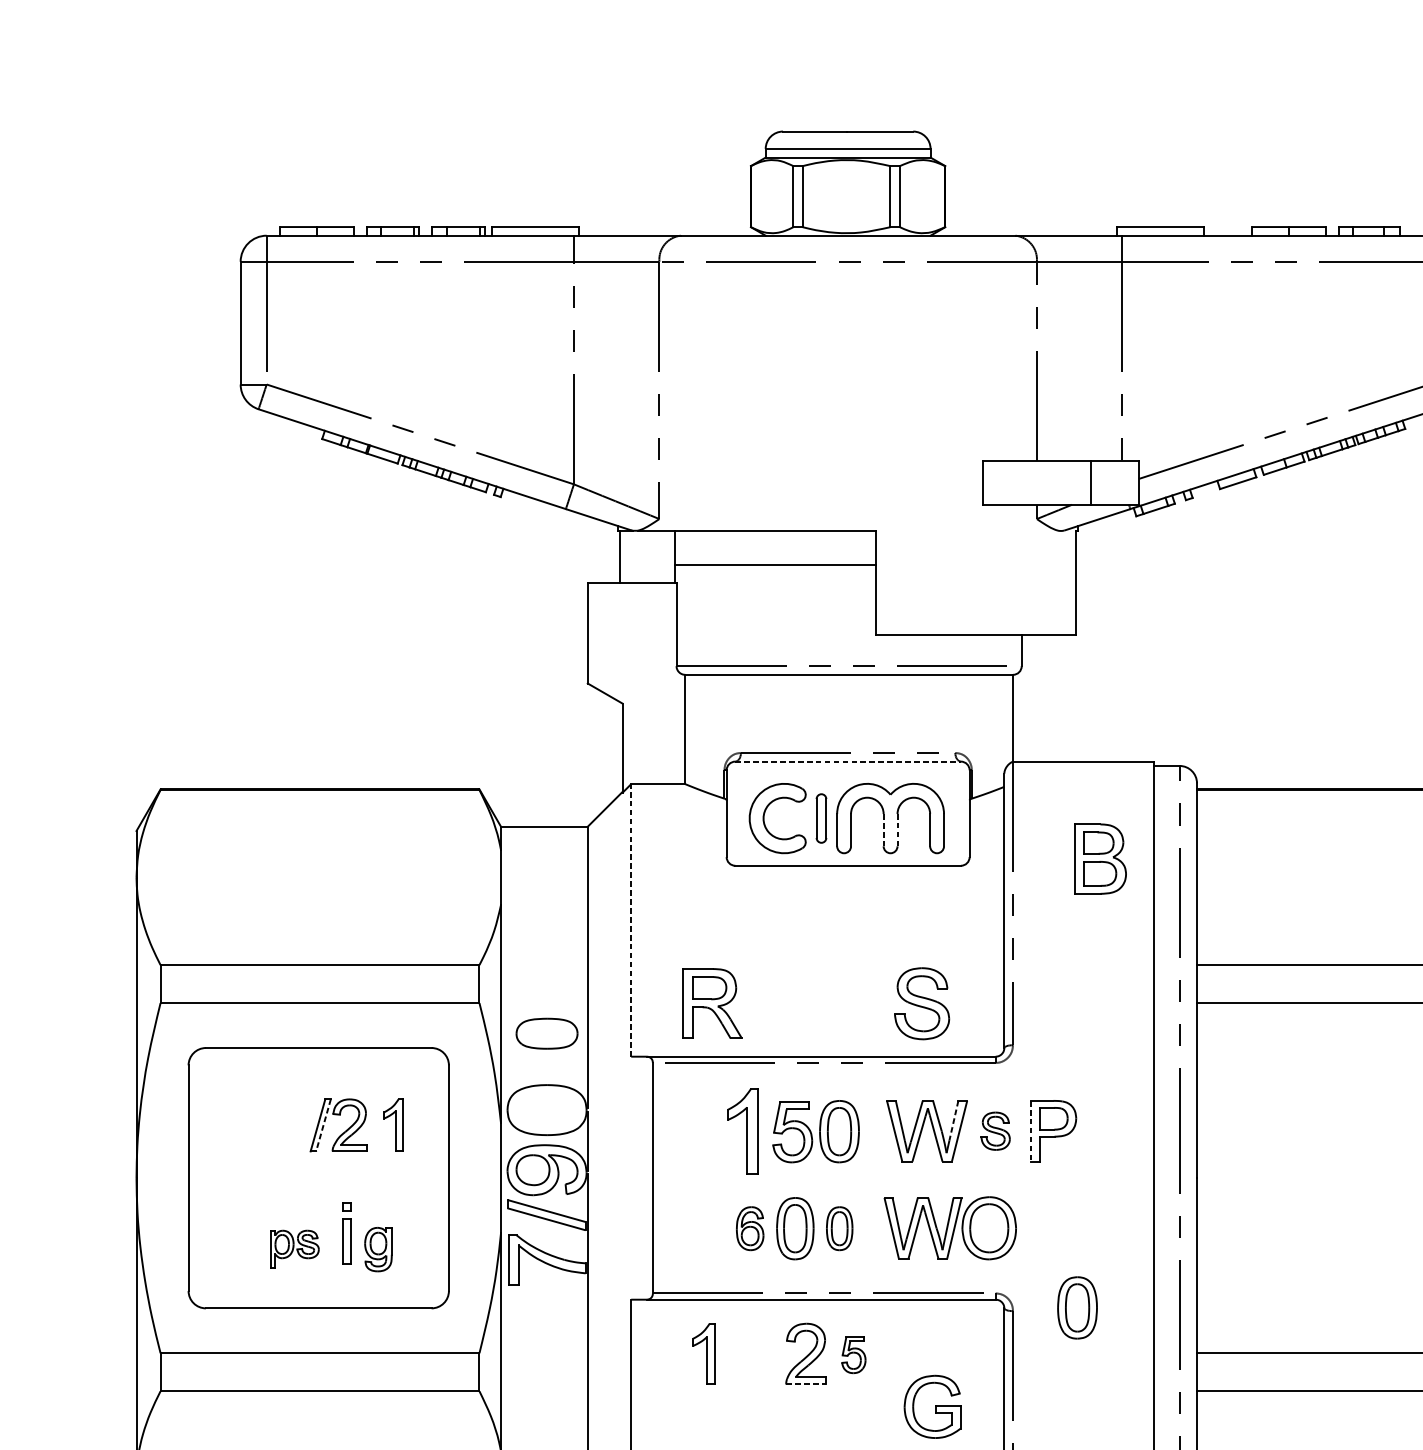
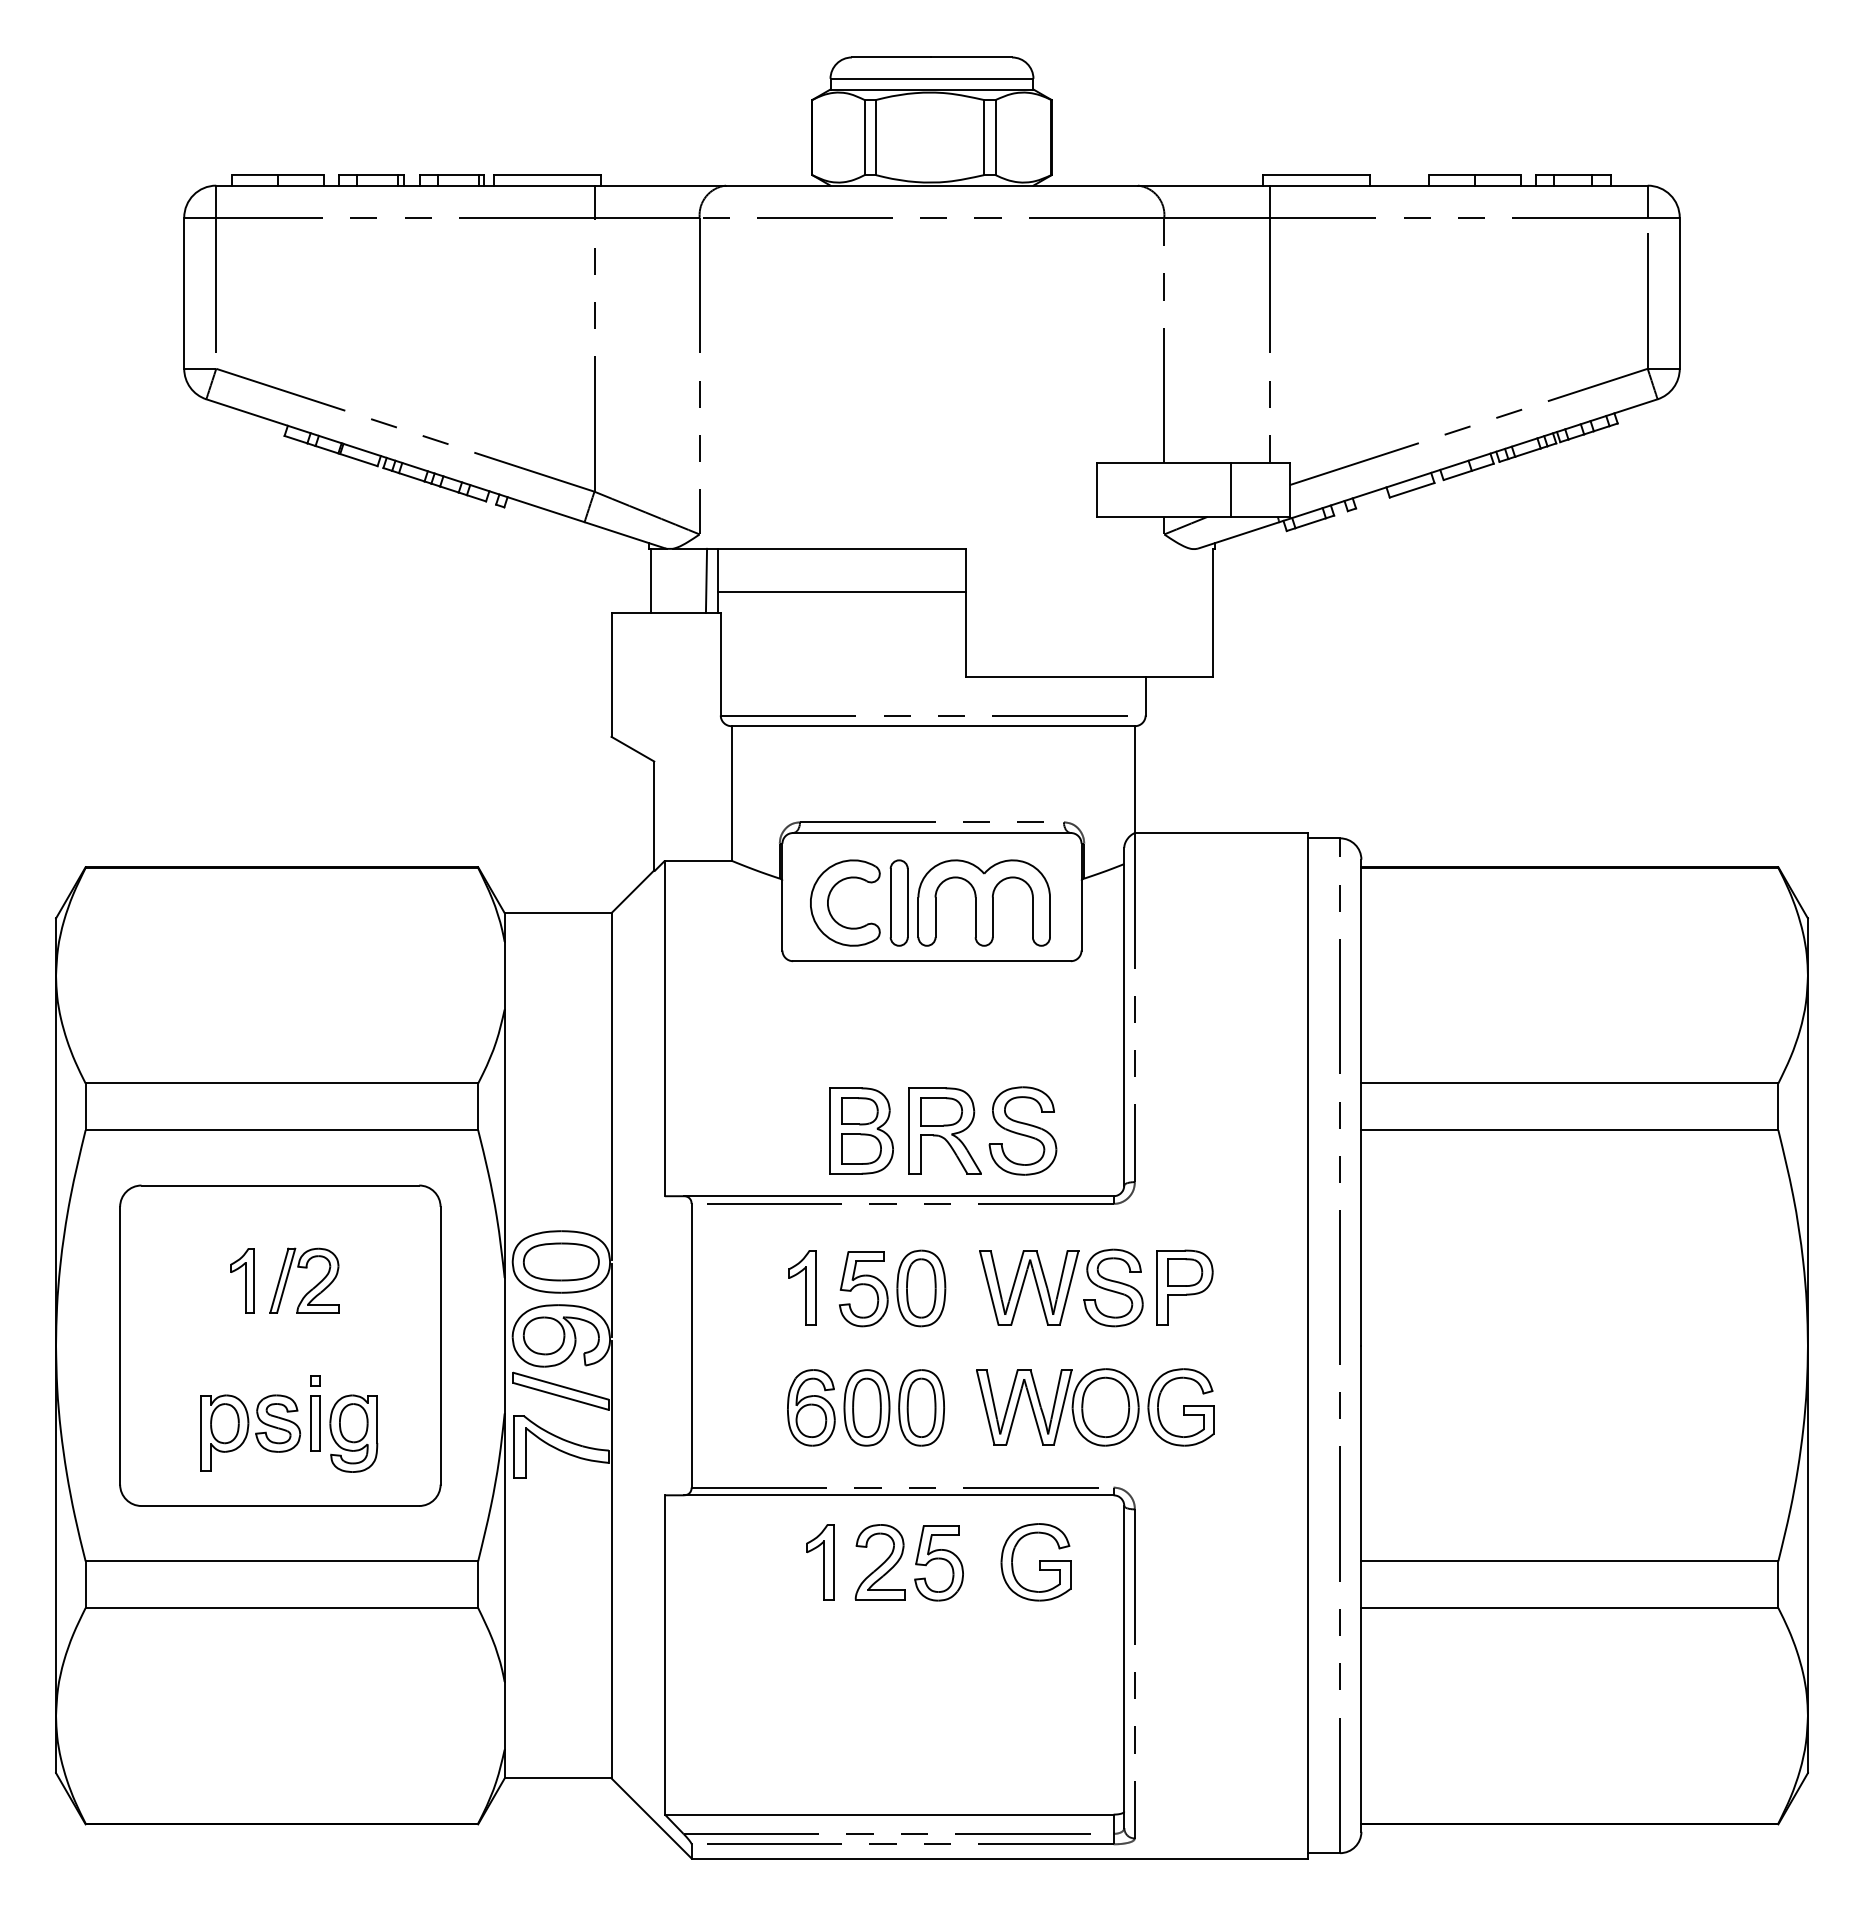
line: (664, 556) -> (706, 580), added
line: (847, 762) -> (931, 833), dashed -> solid
part: (820, 818) -> (898, 902), size x1.43
line: (883, 830) -> (975, 917), dashed -> solid
line: (897, 830) -> (992, 917), dashed -> solid
part: (1100, 858) -> (861, 1130), moved
line: (630, 920) -> (664, 1028), dashed -> solid
part: (712, 1003) -> (944, 1130), moved
part: (547, 1033) -> (561, 1261), moved
line: (954, 1121) -> (1062, 1275), dashed -> solid
line: (323, 1125) -> (286, 1281), dashed -> solid
part: (393, 1125) -> (242, 1280), moved
part: (742, 1130) -> (802, 1287), size x0.71
part: (995, 1130) -> (1113, 1287), size x1.67
line: (1031, 1131) -> (1157, 1288), dashed -> solid
part: (750, 1228) -> (811, 1407), size x1.43
part: (839, 1228) -> (921, 1407), size x1.43
part: (1050, 1228) -> (1180, 1407), added
part: (294, 1248) -> (250, 1432), size x1.67
part: (378, 1249) -> (353, 1433), size x1.43
part: (1077, 1307) -> (1214, 1505), removed
part: (703, 1354) -> (820, 1562), moved
part: (853, 1355) -> (938, 1563), size x1.67
line: (806, 1384) -> (880, 1599), dashed -> solid
part: (932, 1407) -> (1035, 1562), moved

